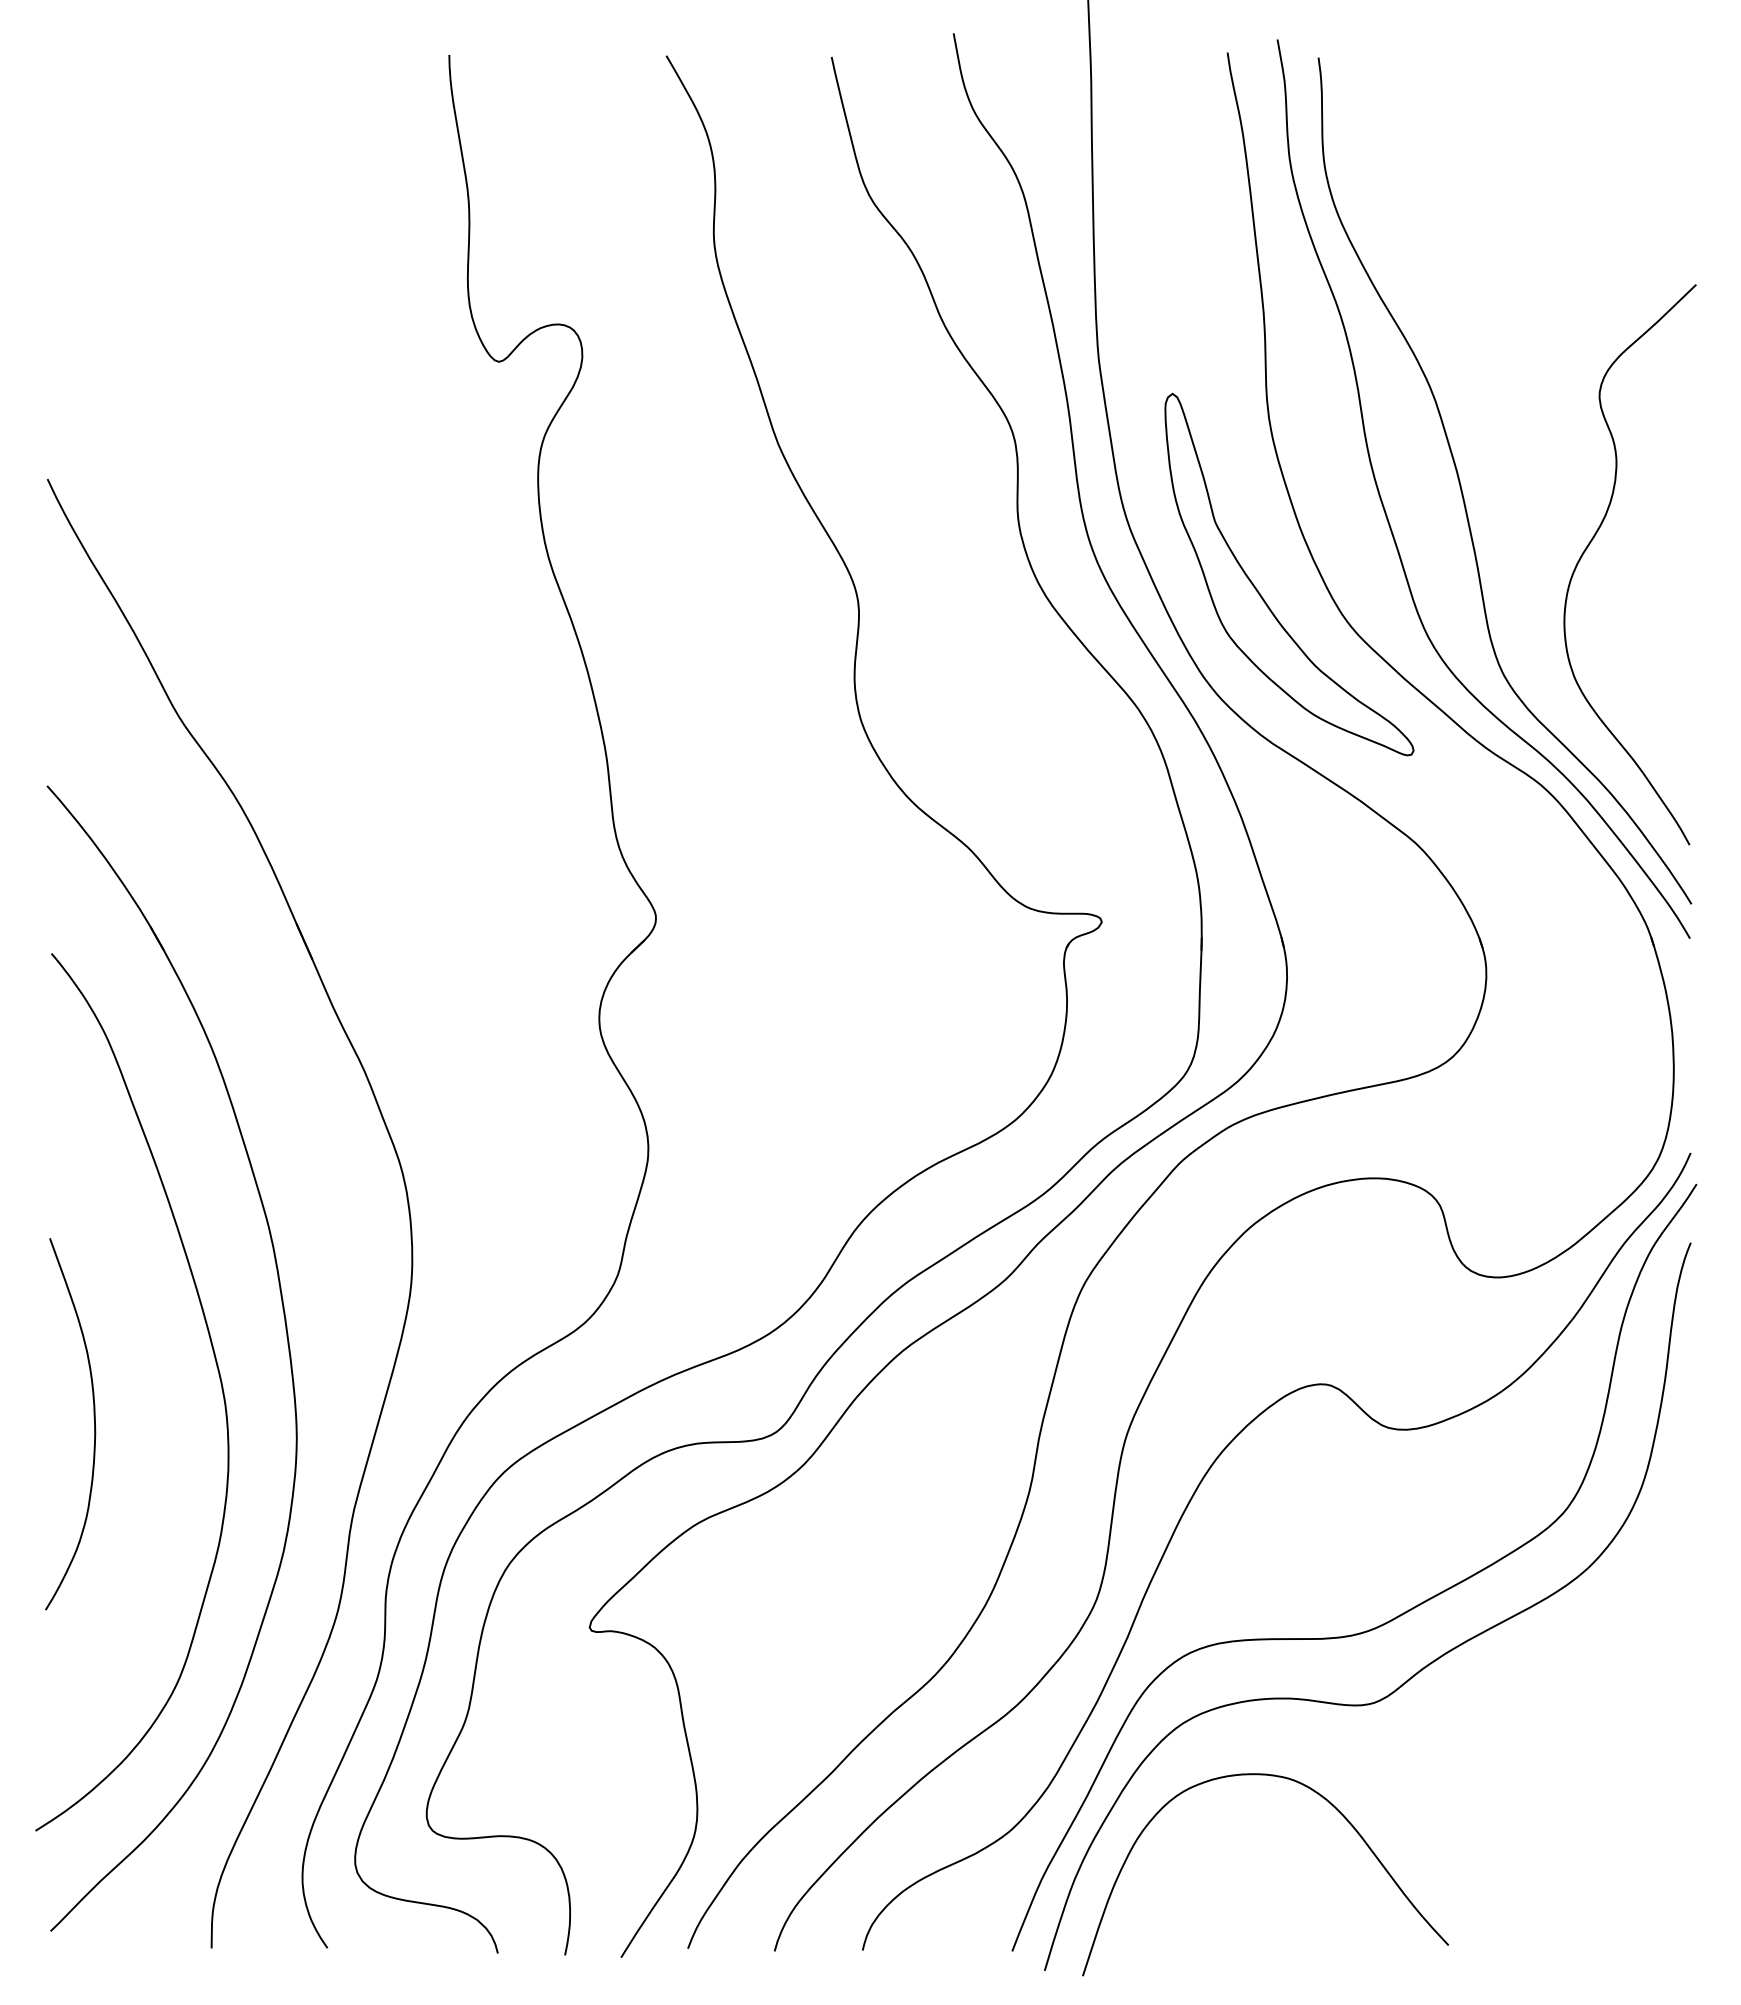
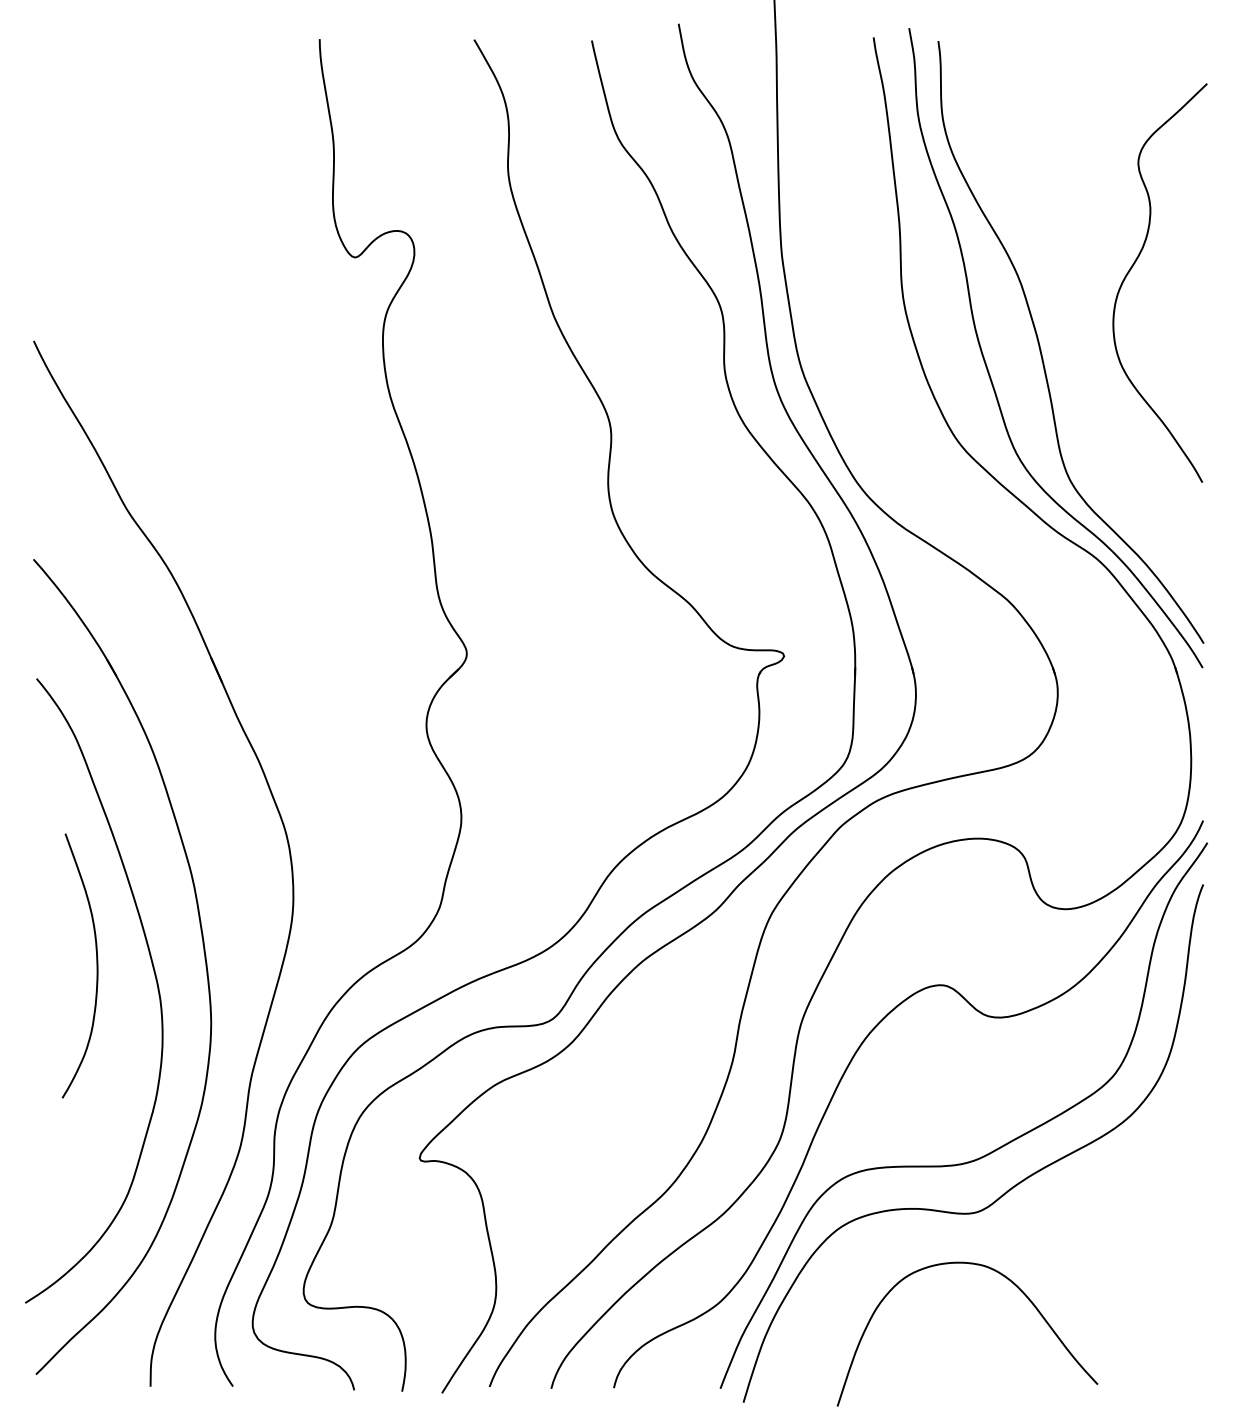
curve: (1593, 539) -> (1134, 265), moved
part: (1260, 593) -> (897, 422), removed
curve: (93, 1418) -> (96, 961), moved
curve: (1321, 1797) -> (1007, 1279), moved

